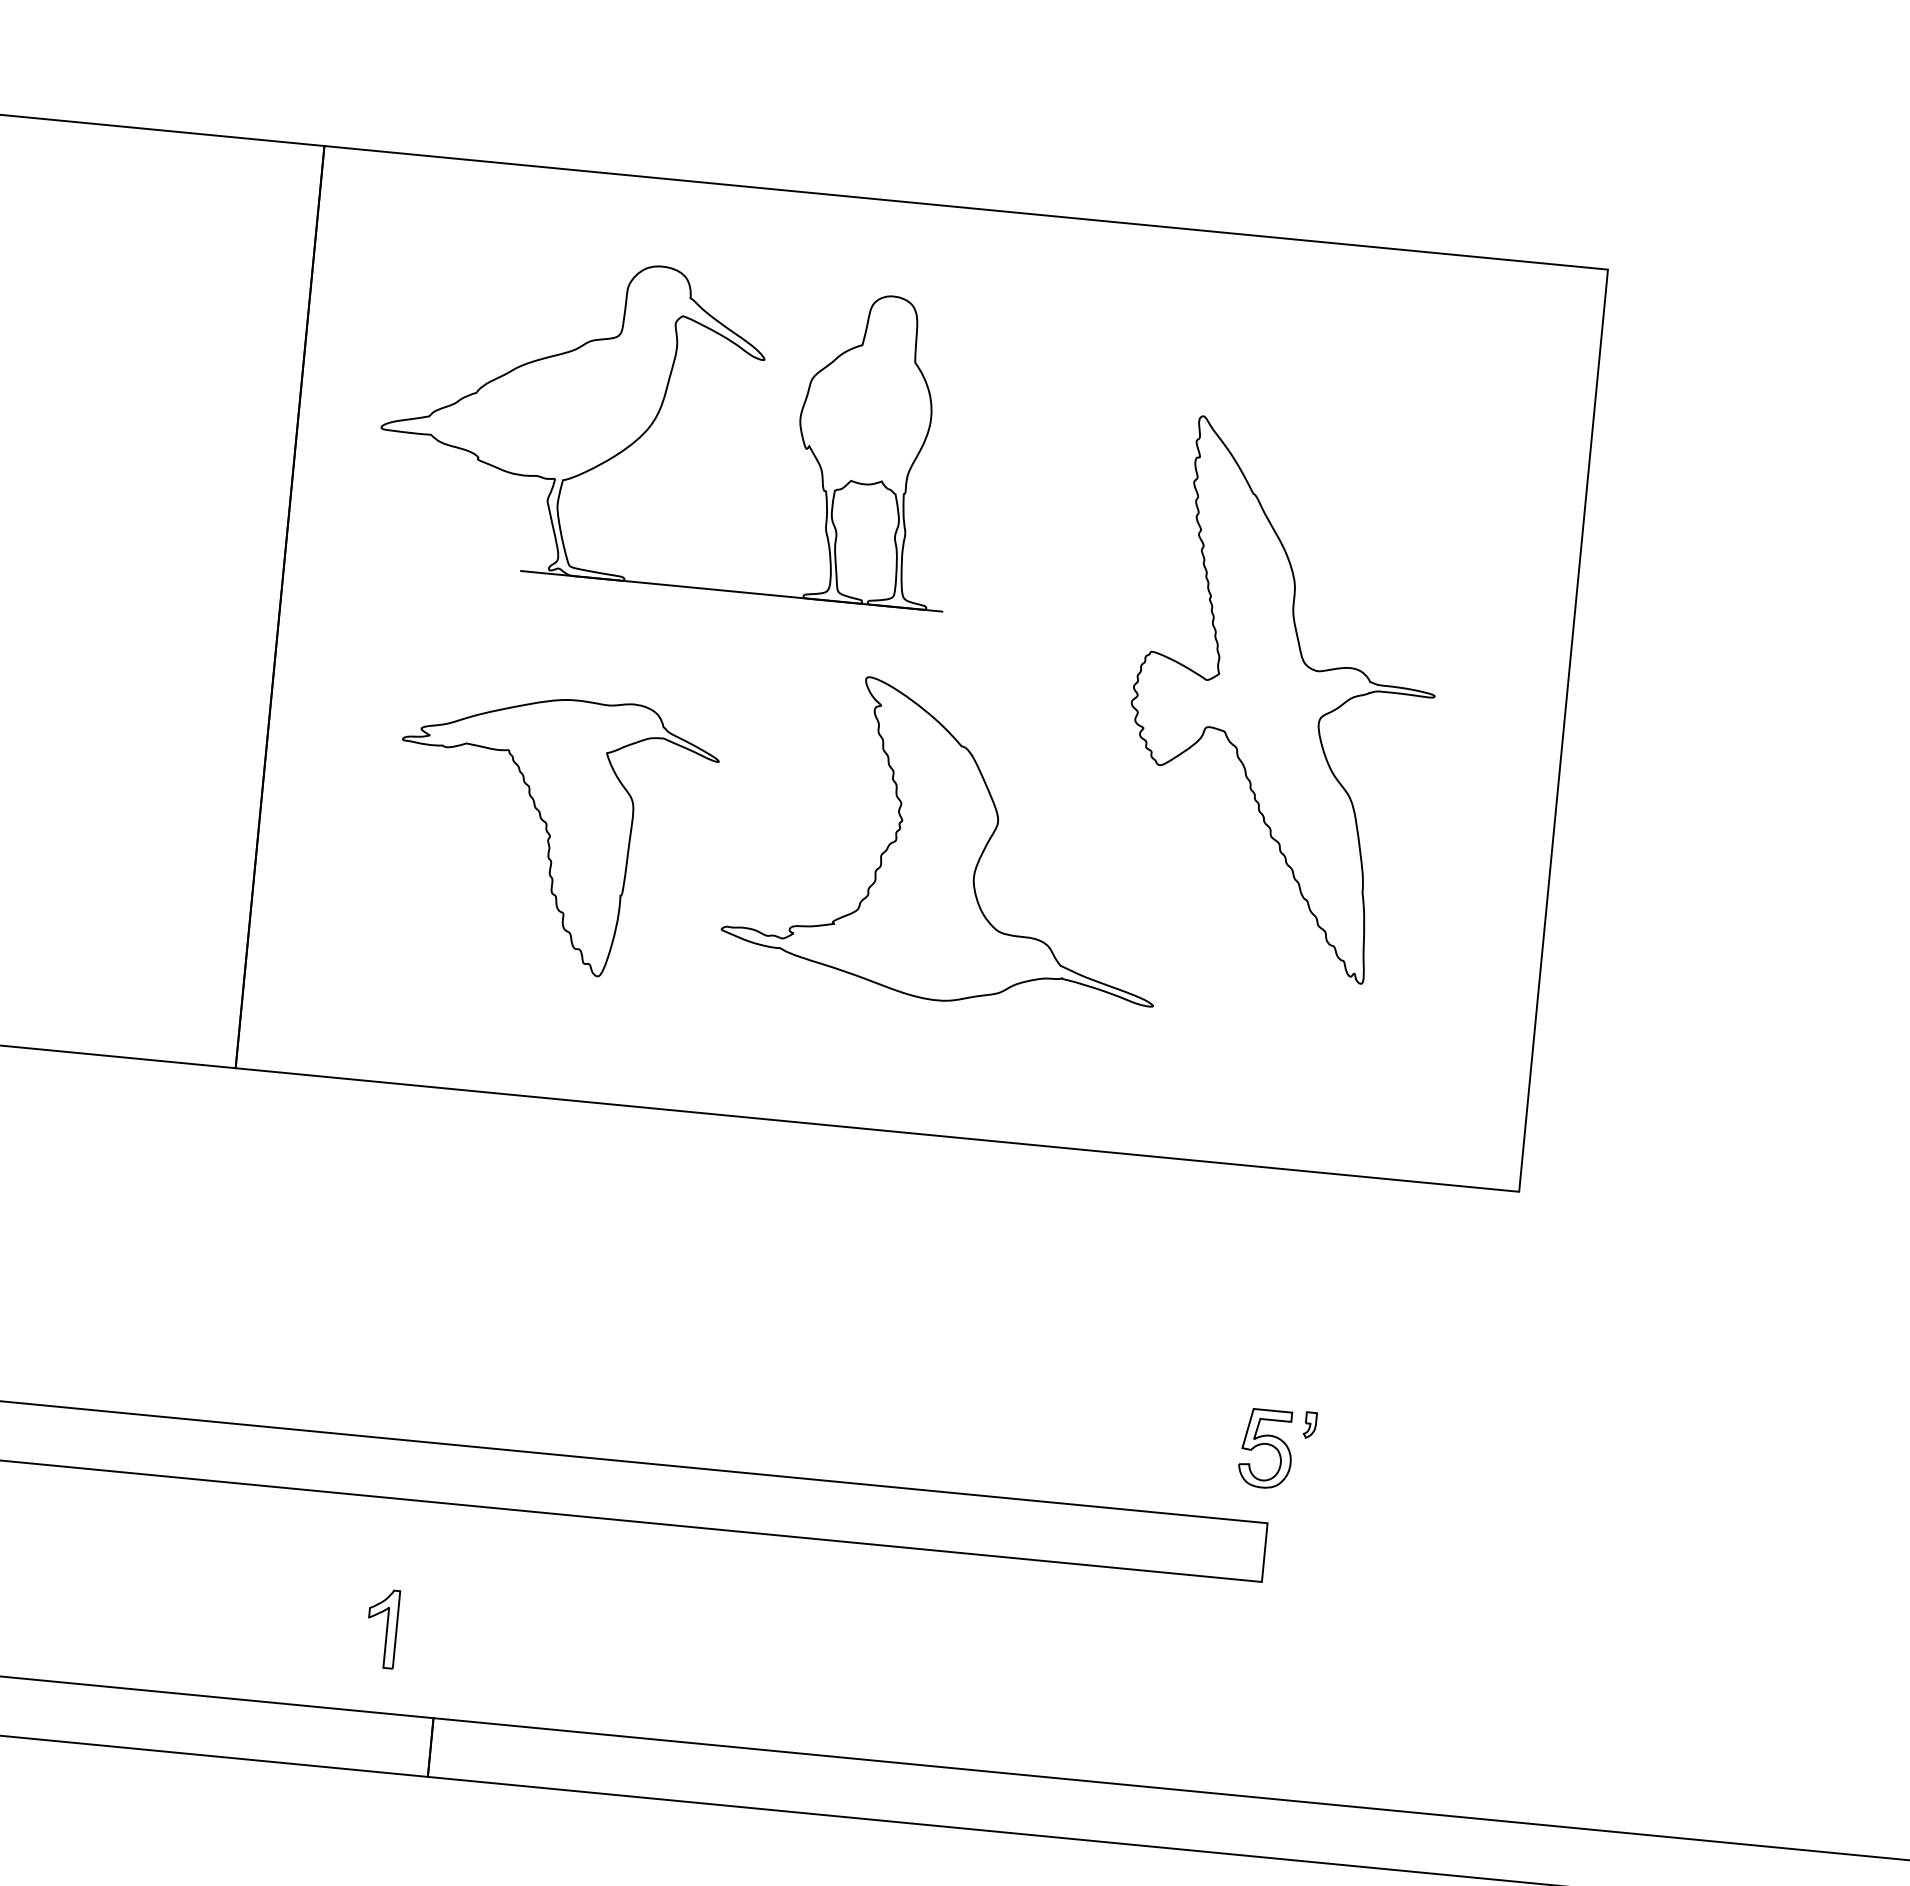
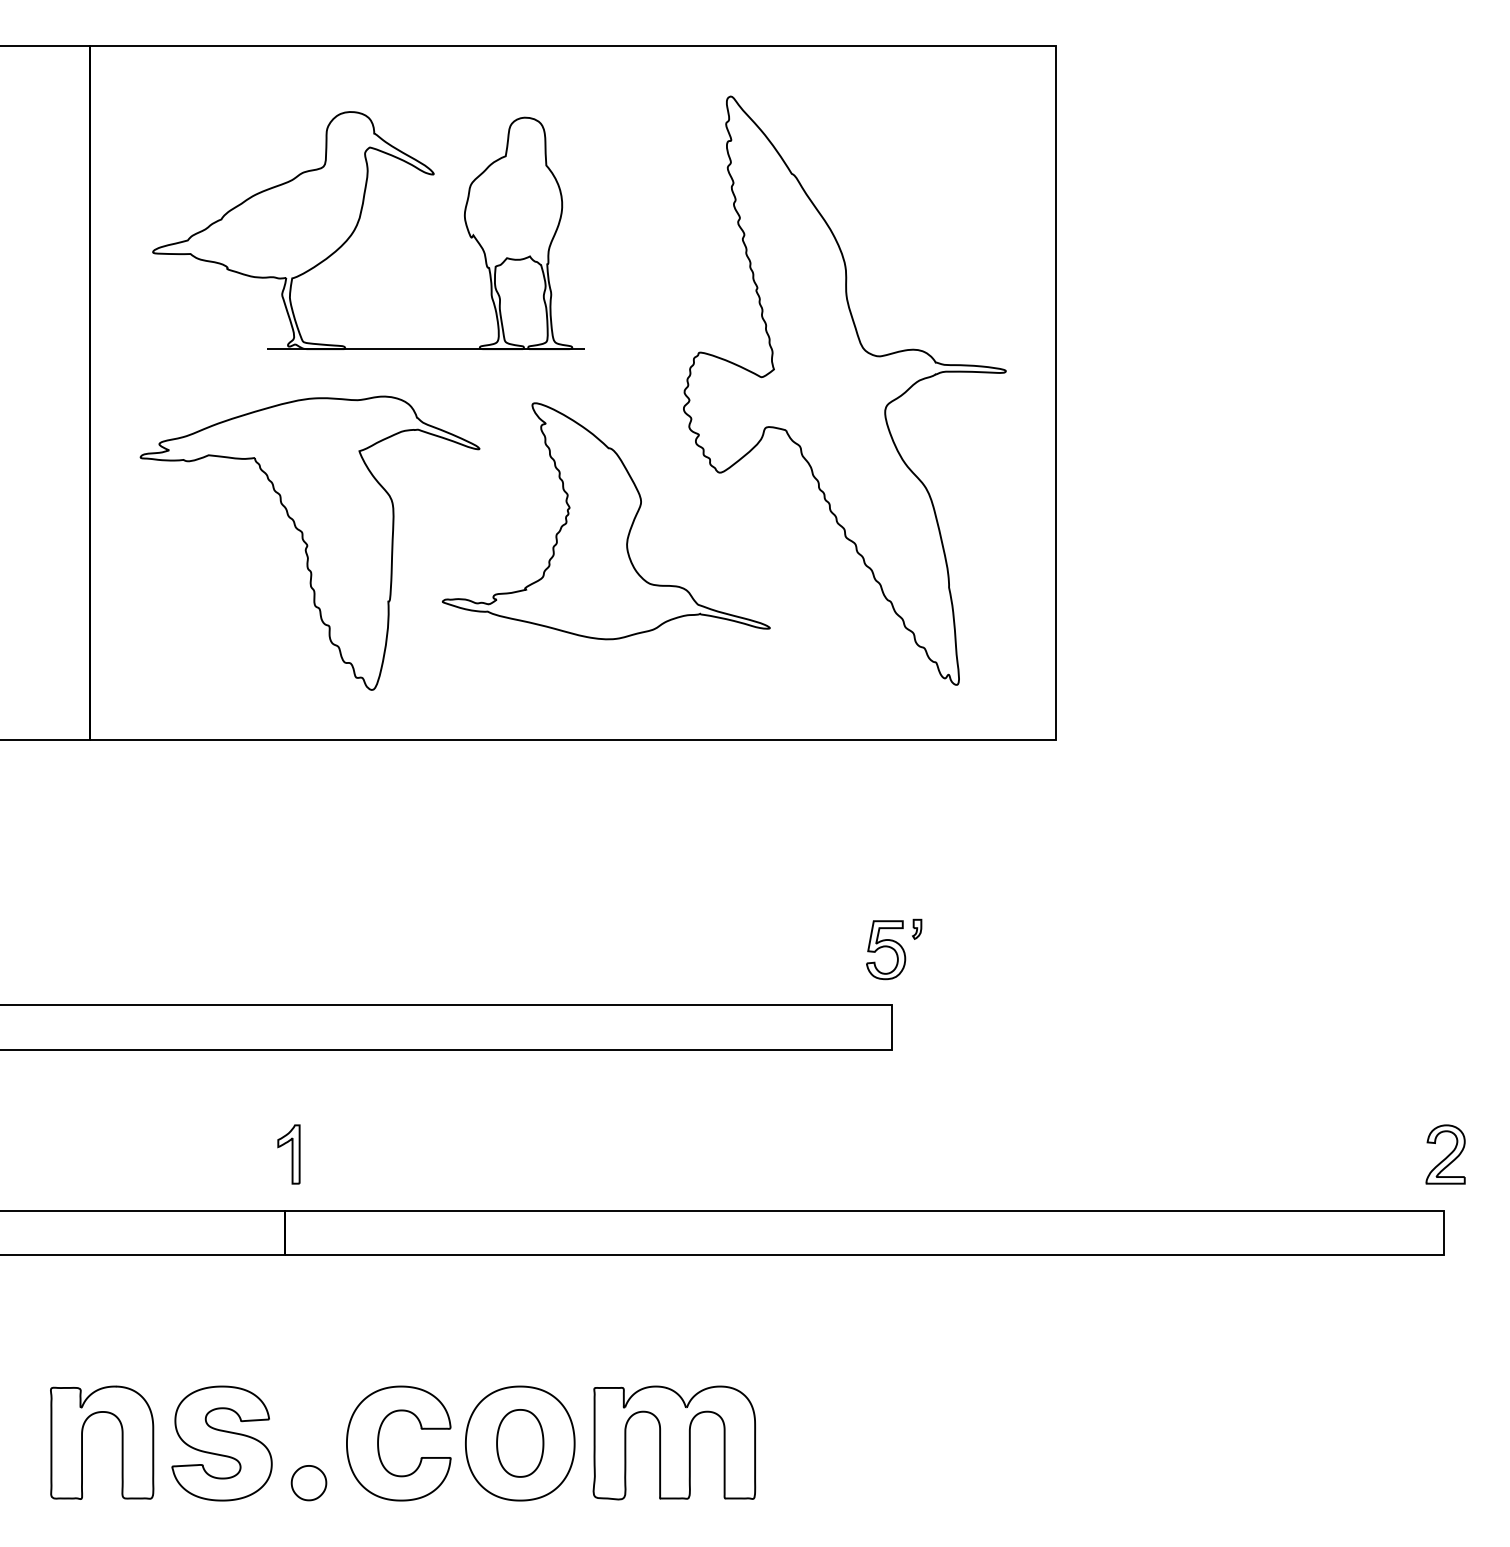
part: (1282, 699) -> (844, 390), size x1.43
part: (552, 833) -> (309, 542), size x1.43
part: (381, 1628) -> (288, 1154), moved

